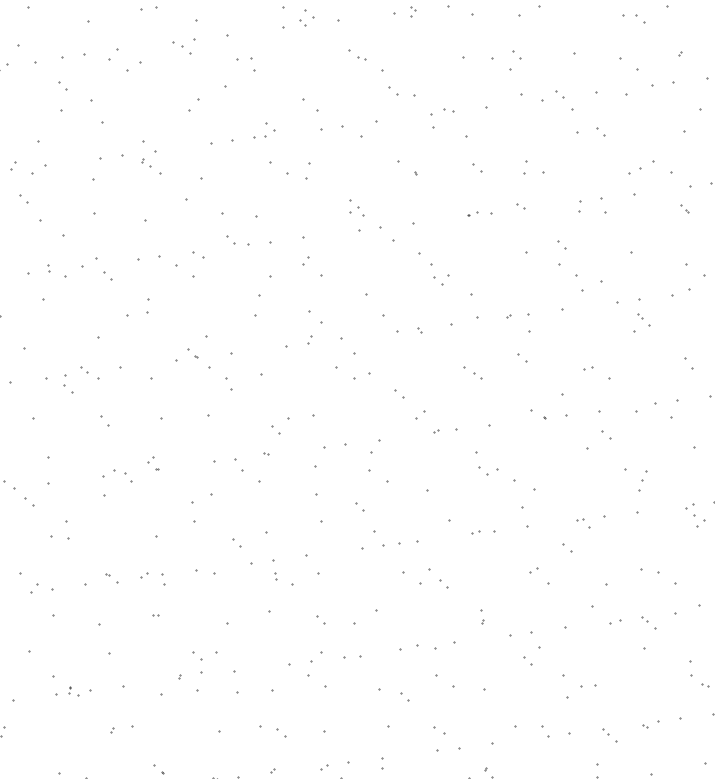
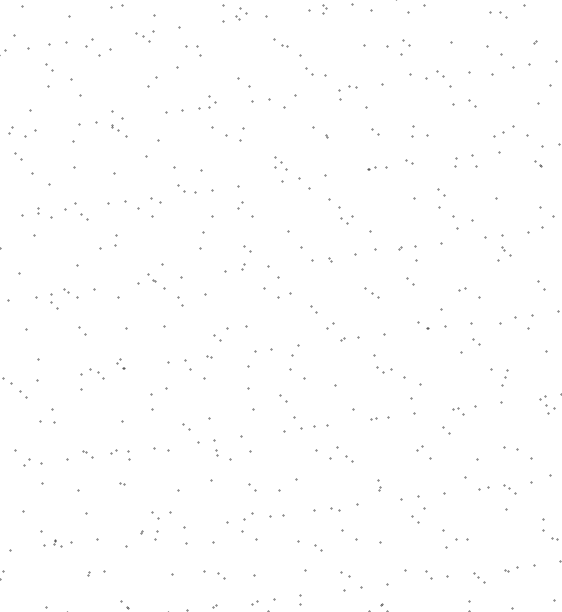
part: (314, 316) -> (247, 248), size x0.62
part: (426, 648) -> (335, 509), size x0.62
part: (199, 681) -> (156, 535), size x0.62

